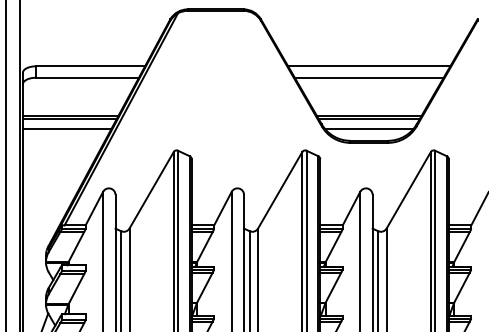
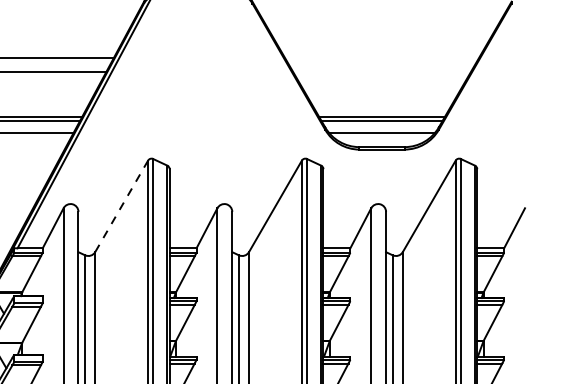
line: (369, 66) -> (382, 58), removed
line: (368, 77) -> (381, 71), removed
line: (151, 189) -> (121, 205), solid -> dashed

